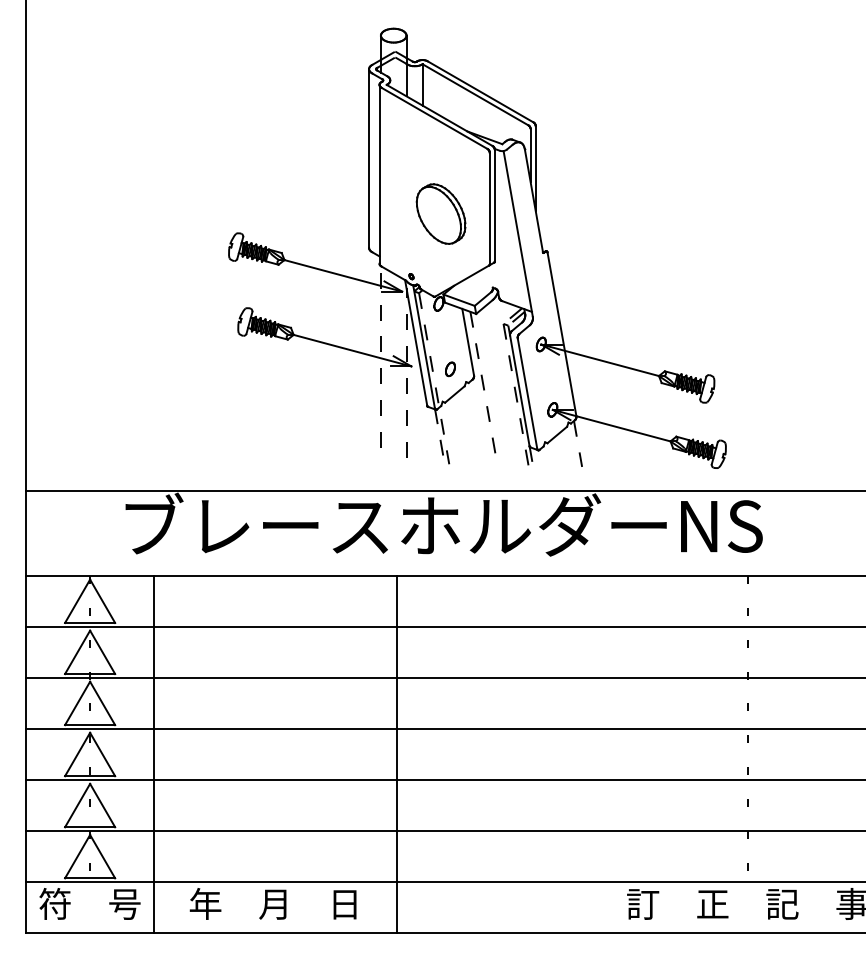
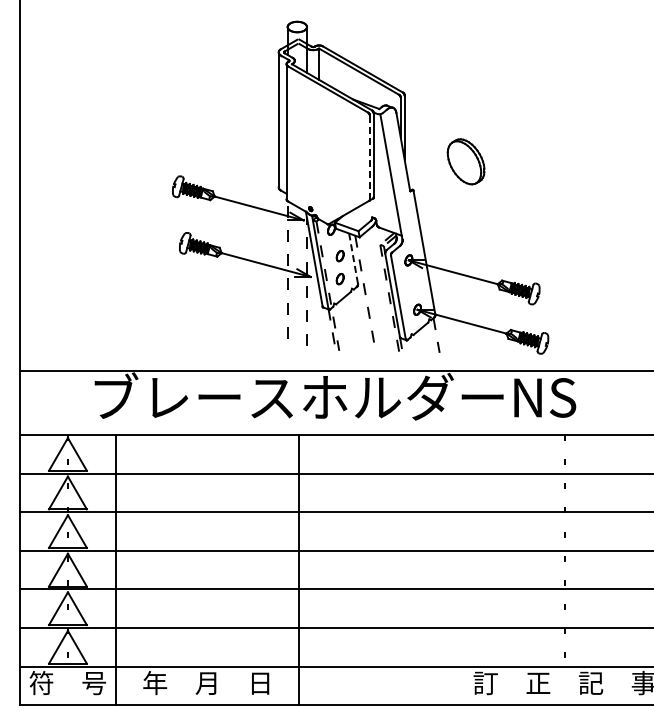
line: (489, 208) -> (369, 157), solid -> dashed
part: (440, 213) -> (465, 161), moved
part: (449, 339) -> (339, 256), added
line: (468, 342) -> (353, 258), solid -> dashed

